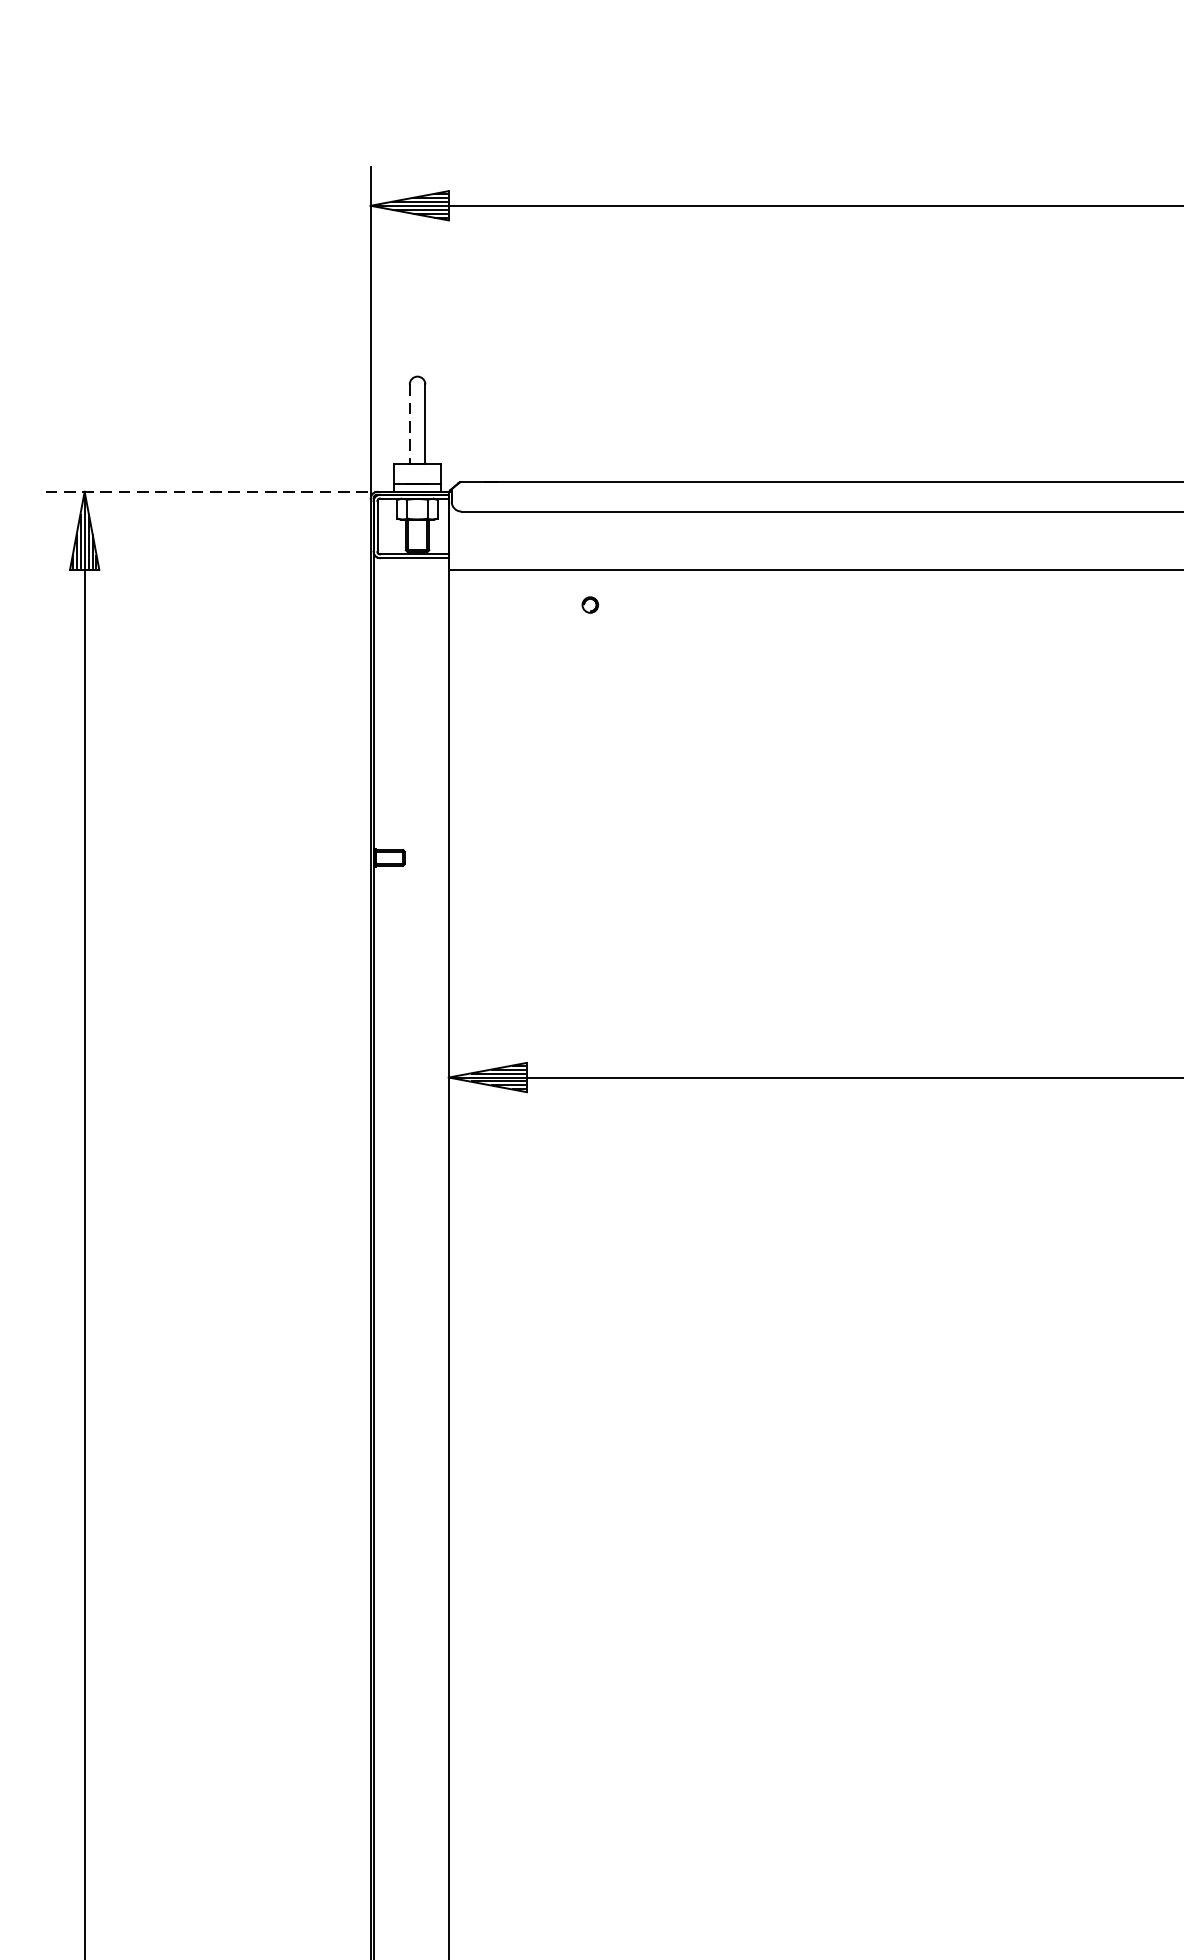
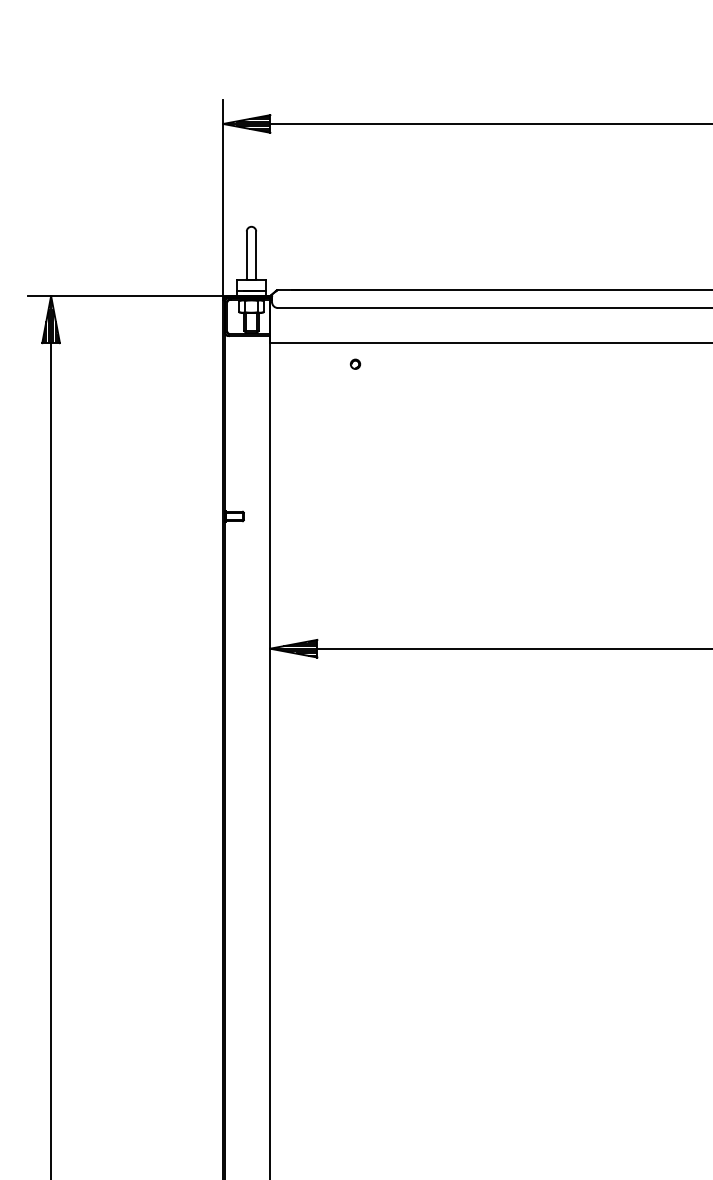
line: (409, 424) -> (246, 255), dashed -> solid
line: (211, 492) -> (127, 296), dashed -> solid

